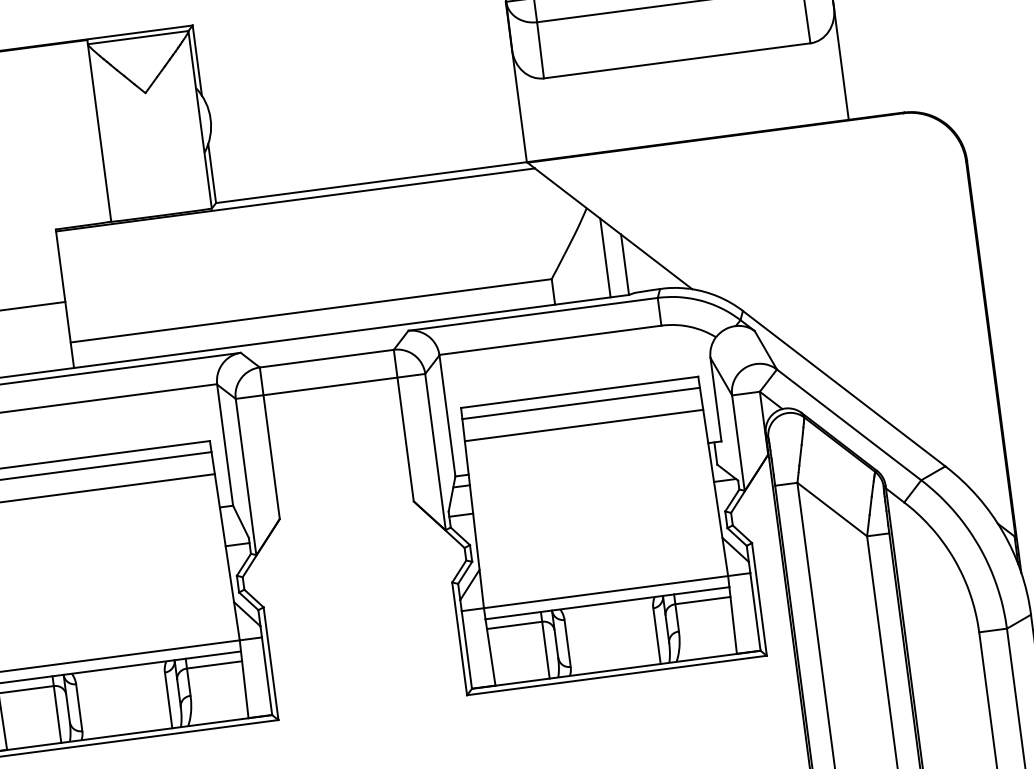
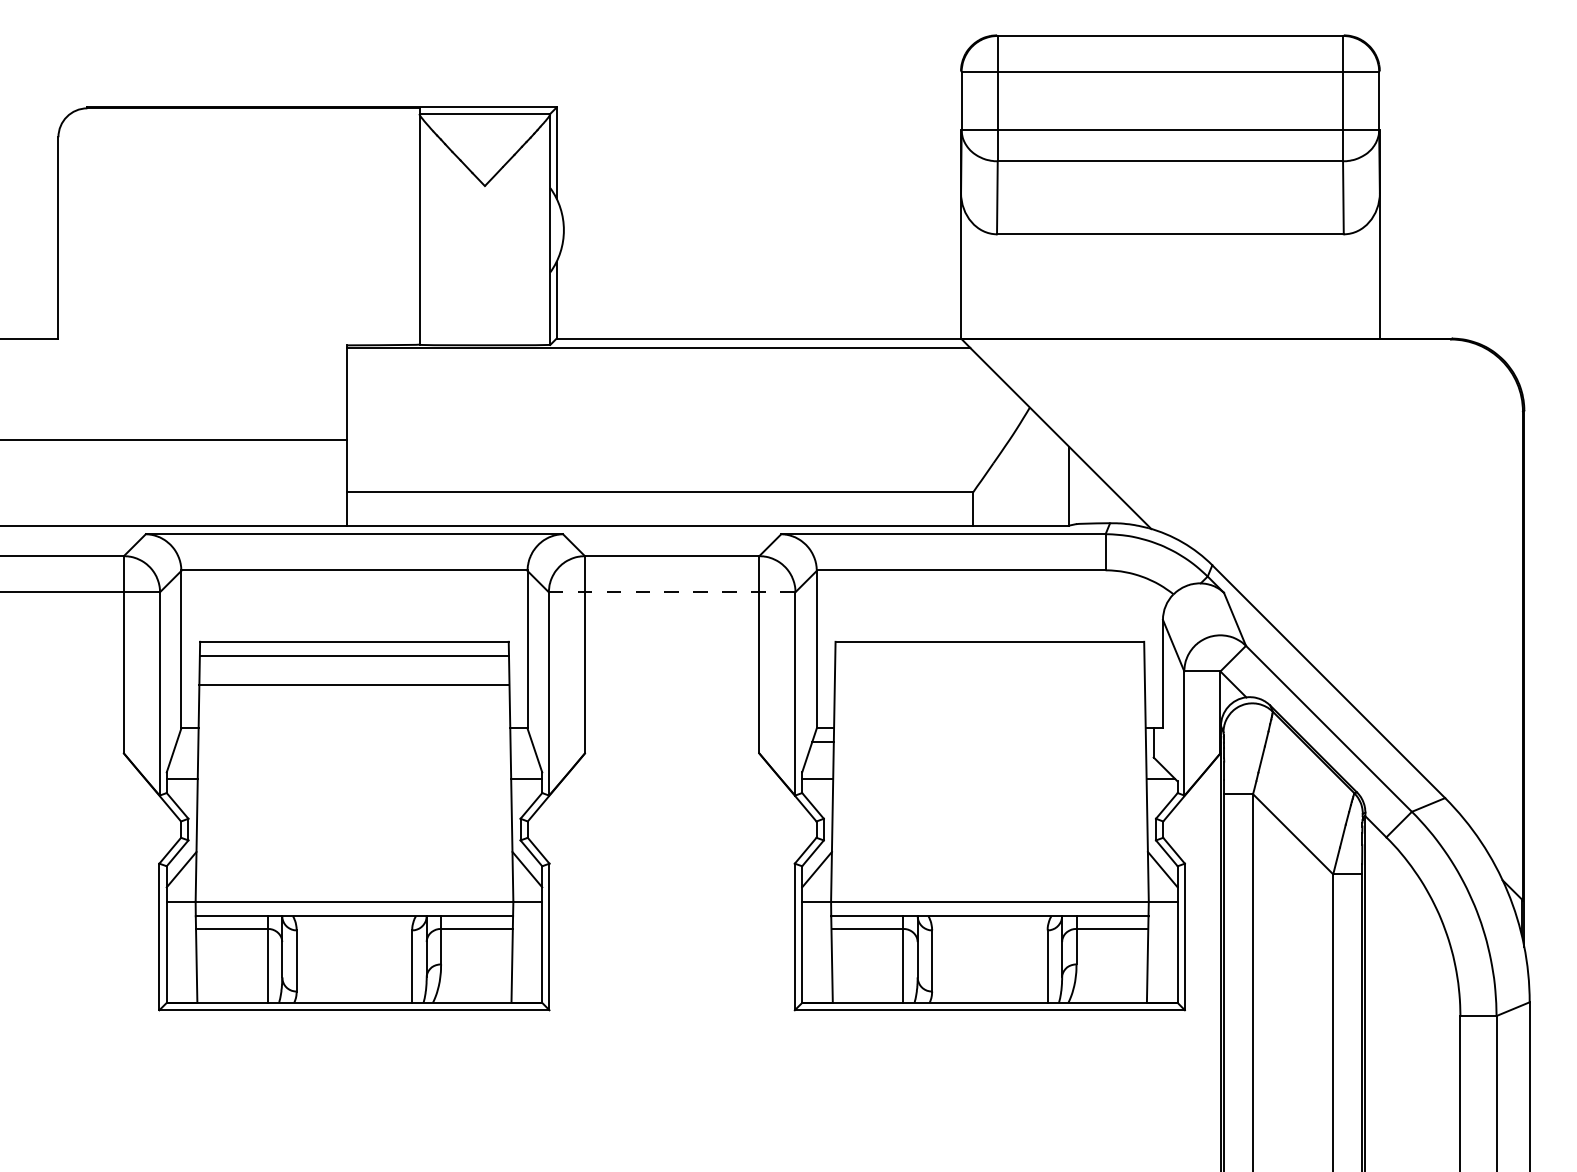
line: (605, 258) -> (1045, 474), removed
line: (330, 386) -> (672, 592), solid -> dashed
line: (580, 403) -> (989, 656), removed
line: (583, 425) -> (989, 685), removed

